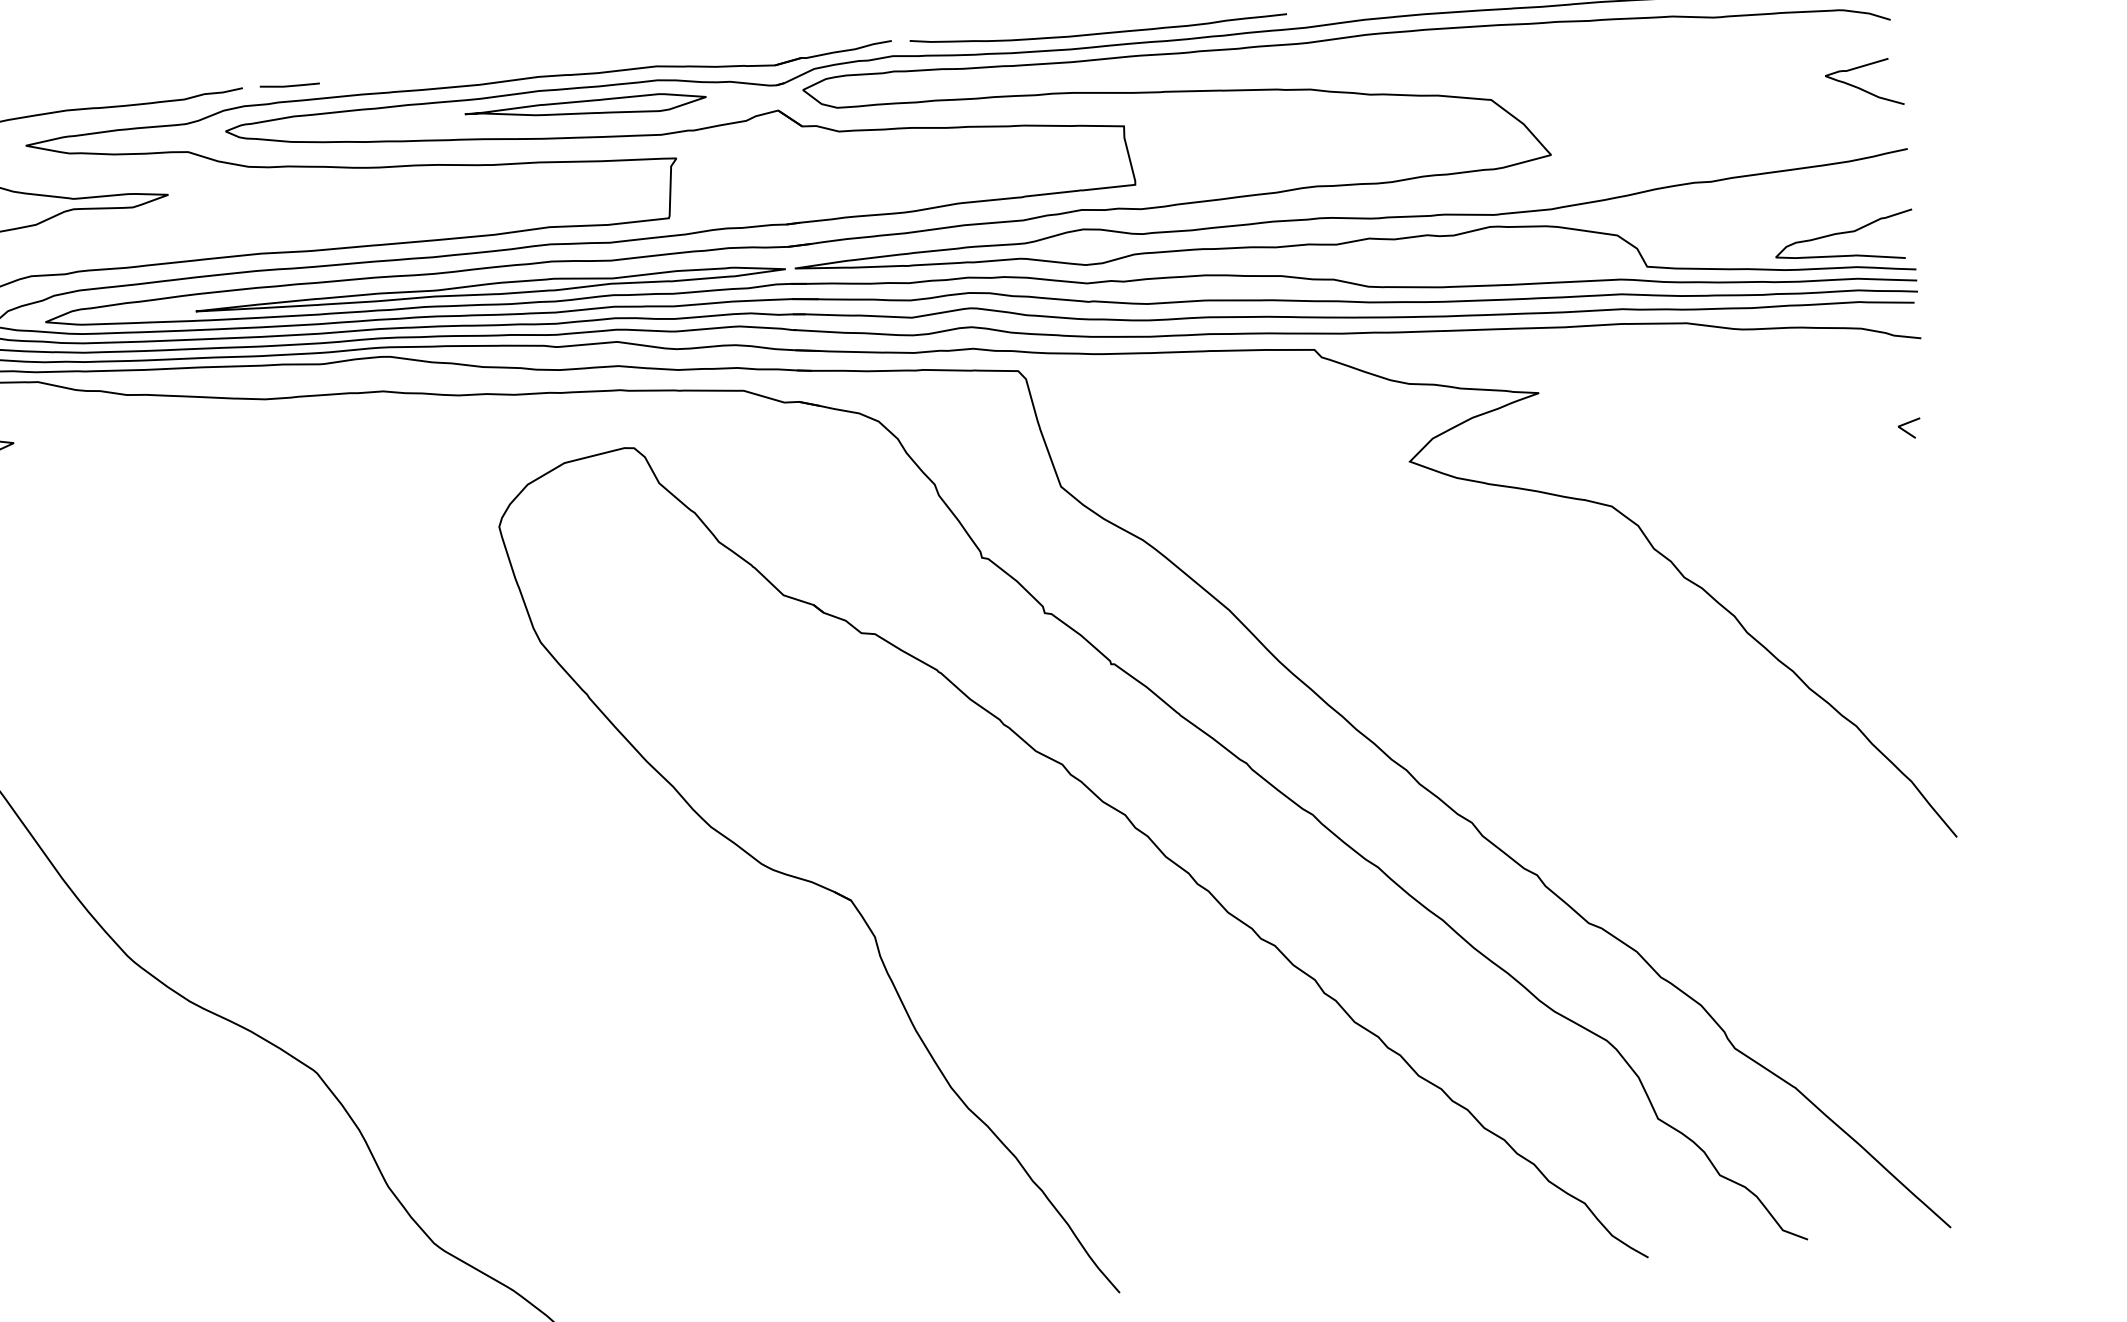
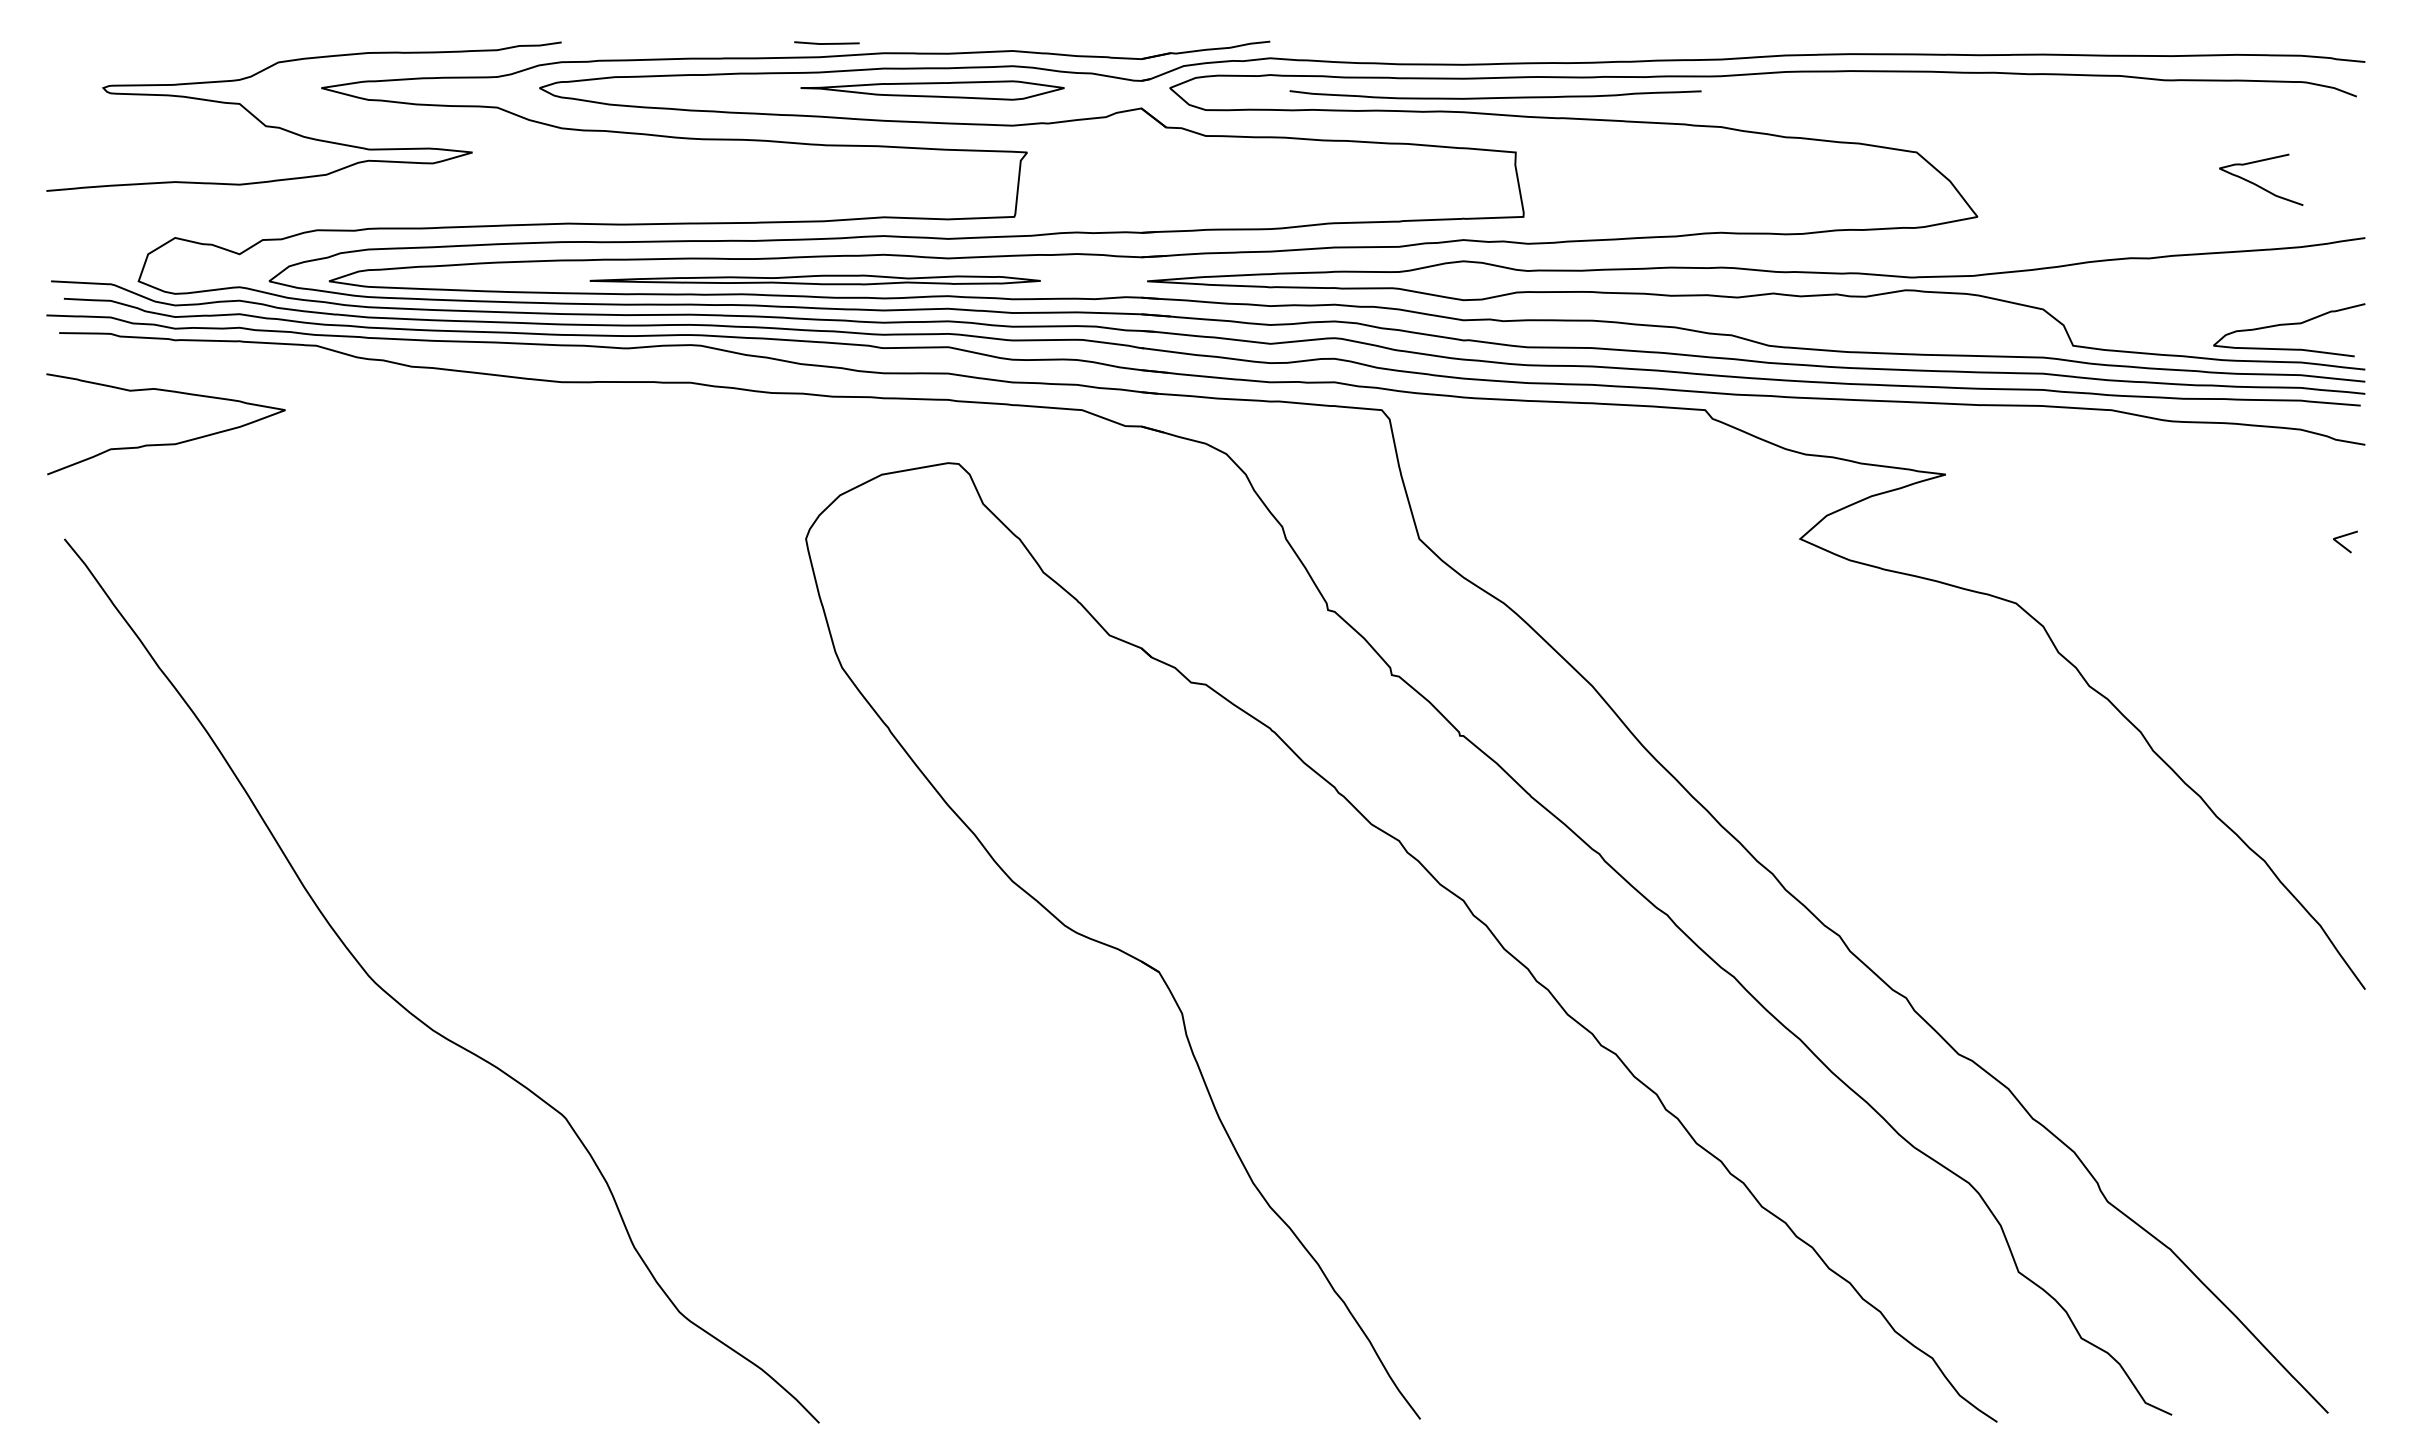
curve: (1098, 33) -> (1495, 97), moved
line: (289, 85) -> (826, 43), moved
curve: (1863, 89) -> (2259, 185), moved
part: (490, 288) -> (815, 279), size x0.7

